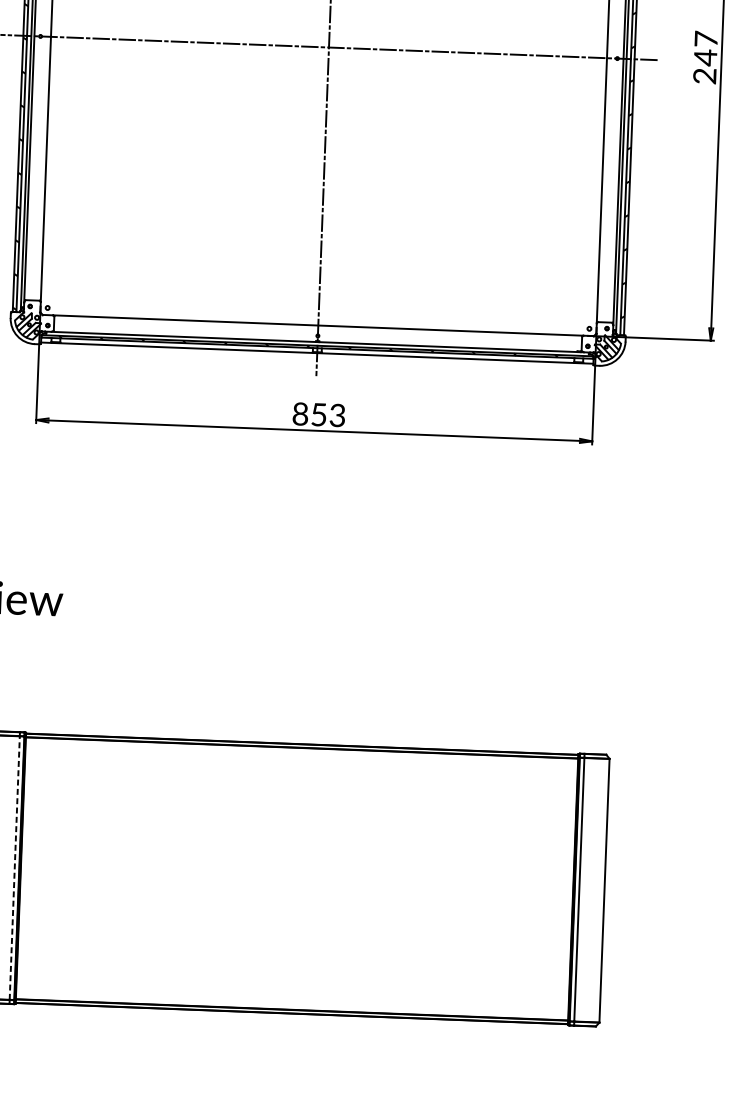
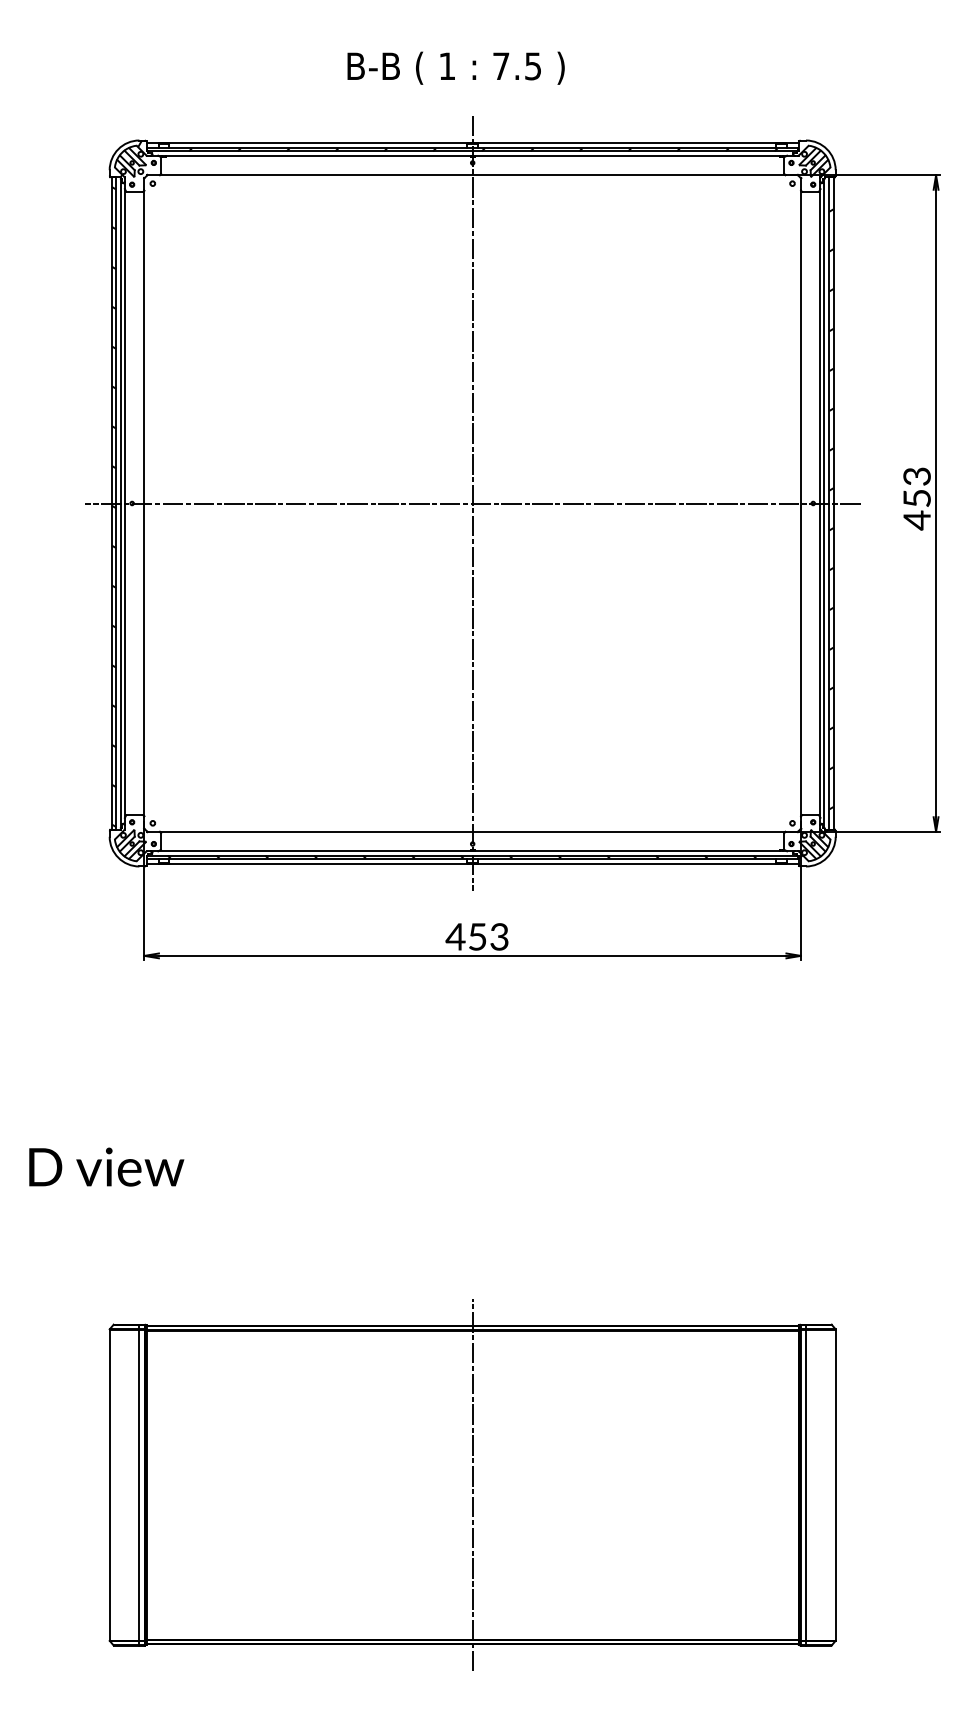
text: (705, 57) -> (916, 498), 247 -> 453
text: (300, 413) -> (455, 936), 853 -> 453
line: (14, 868) -> (139, 1485), dashed -> solid
line: (296, 878) -> (472, 1484), added

